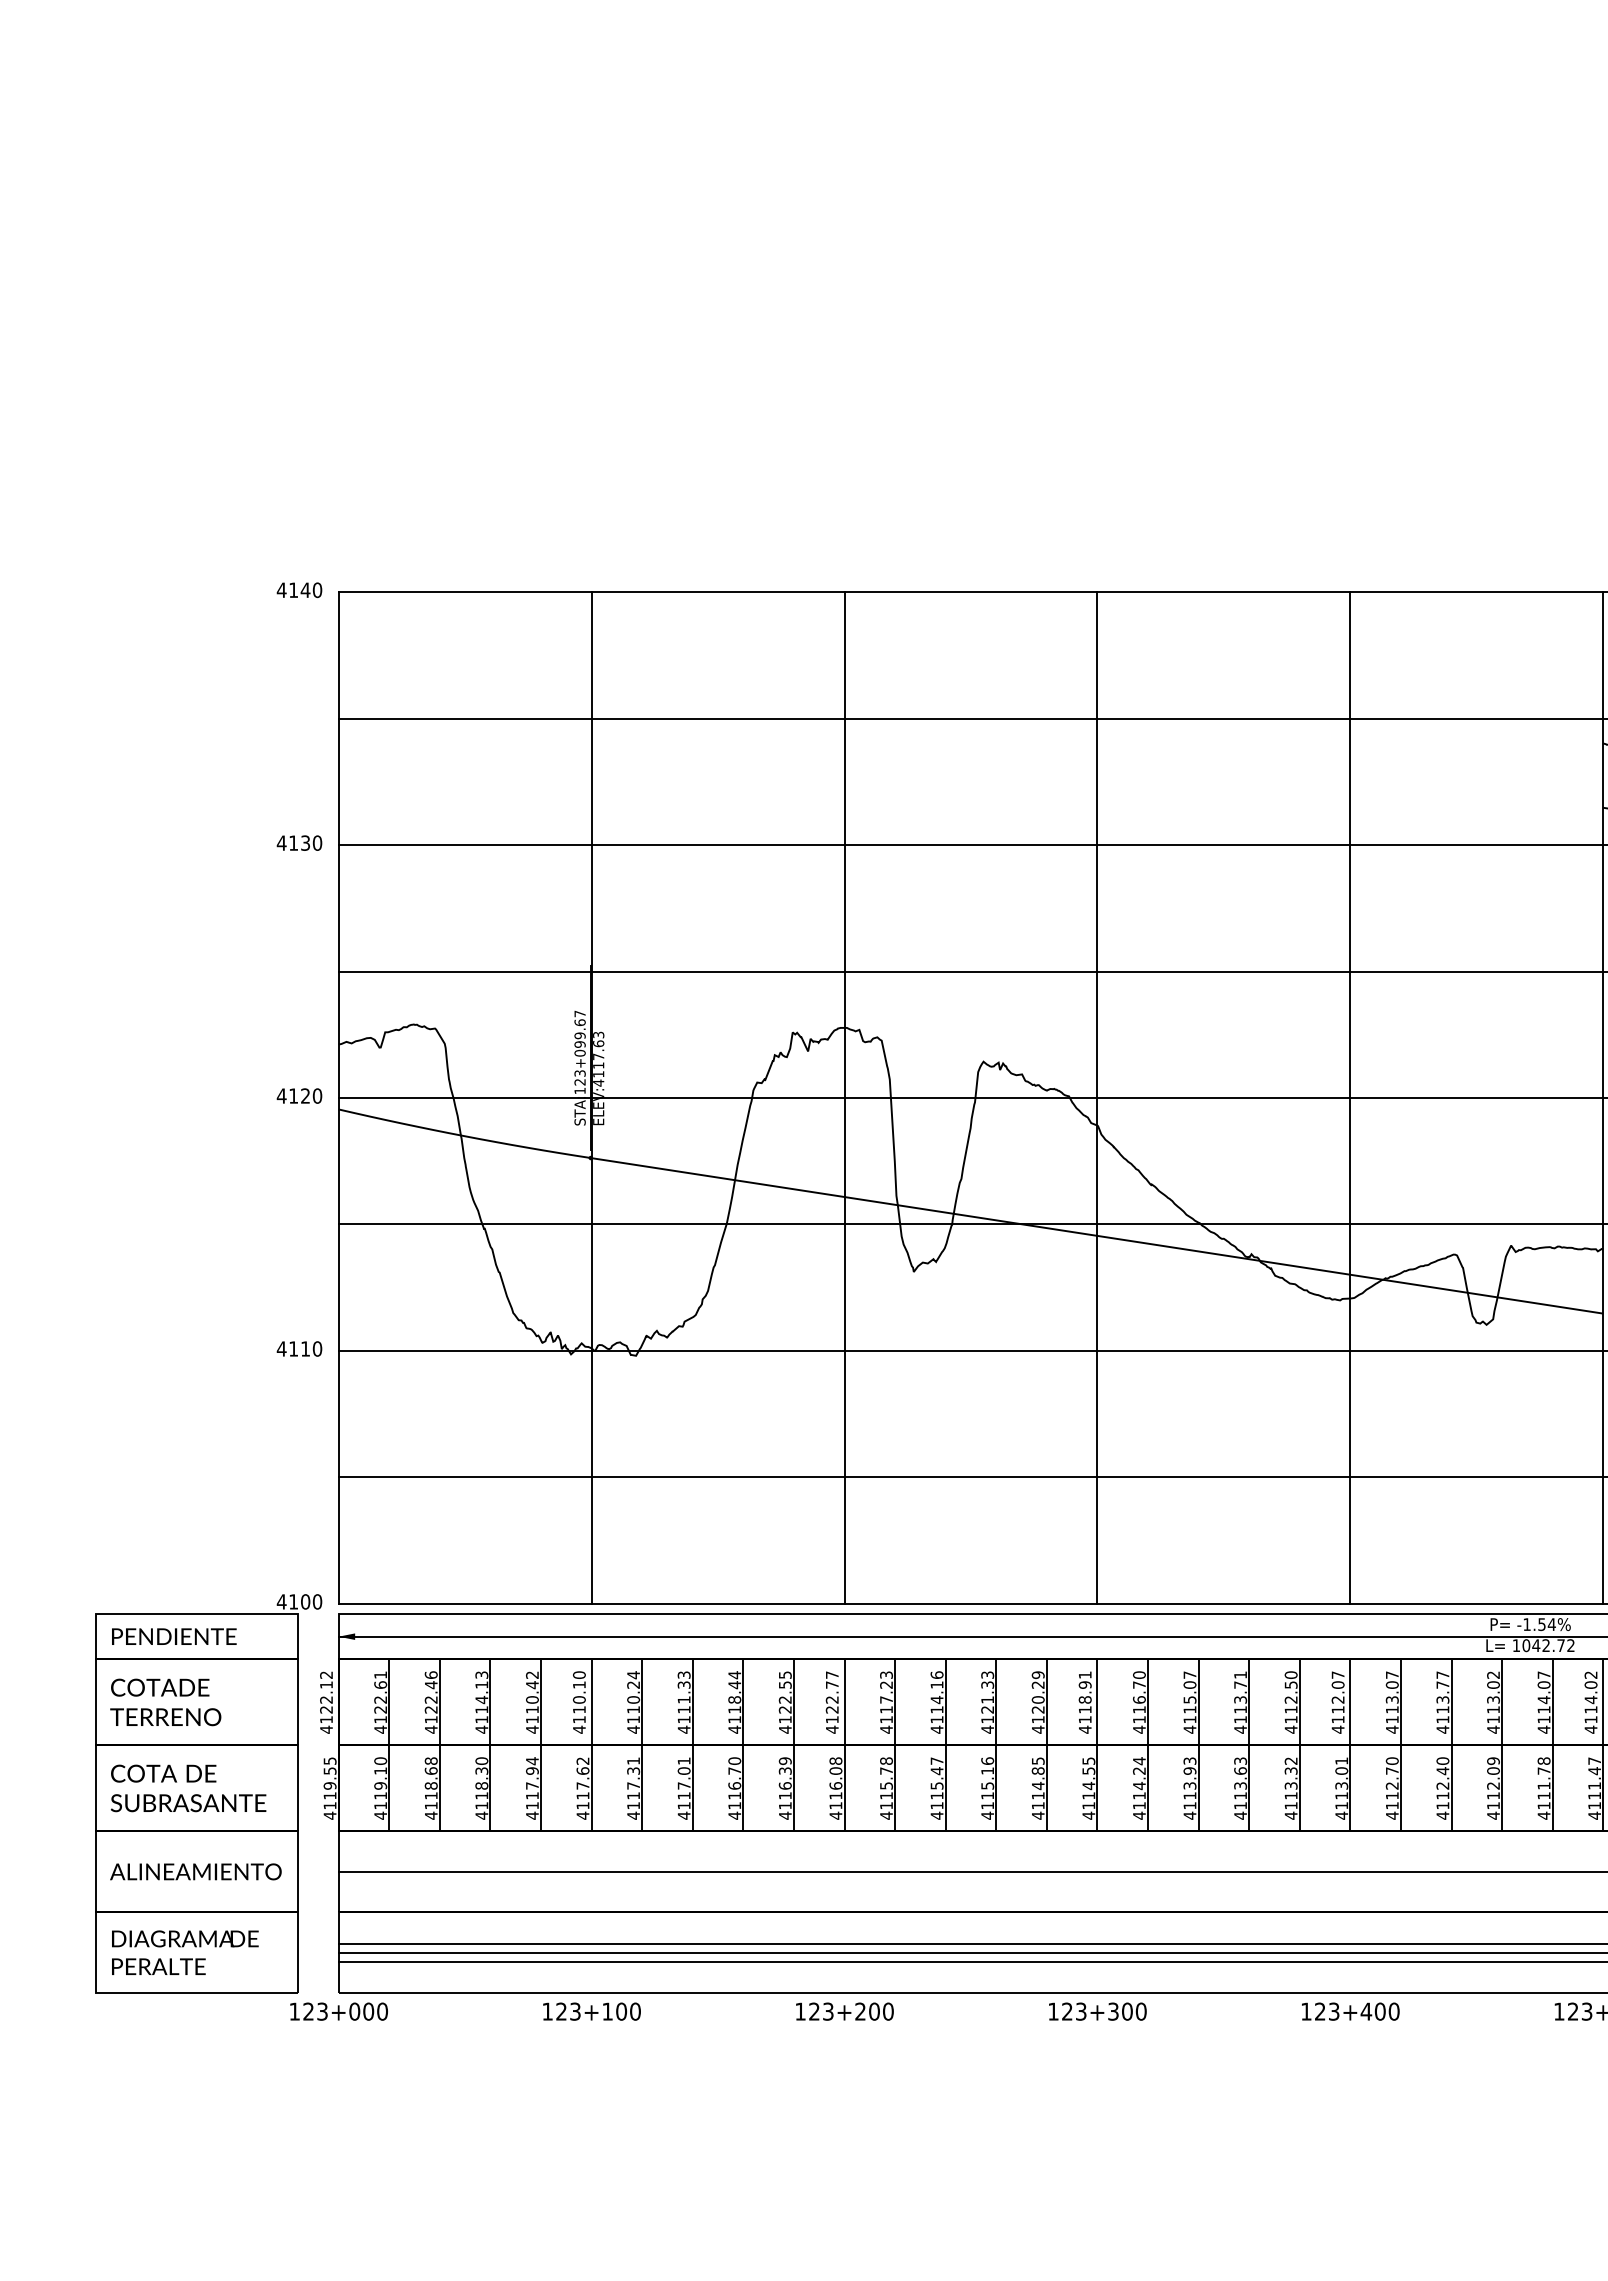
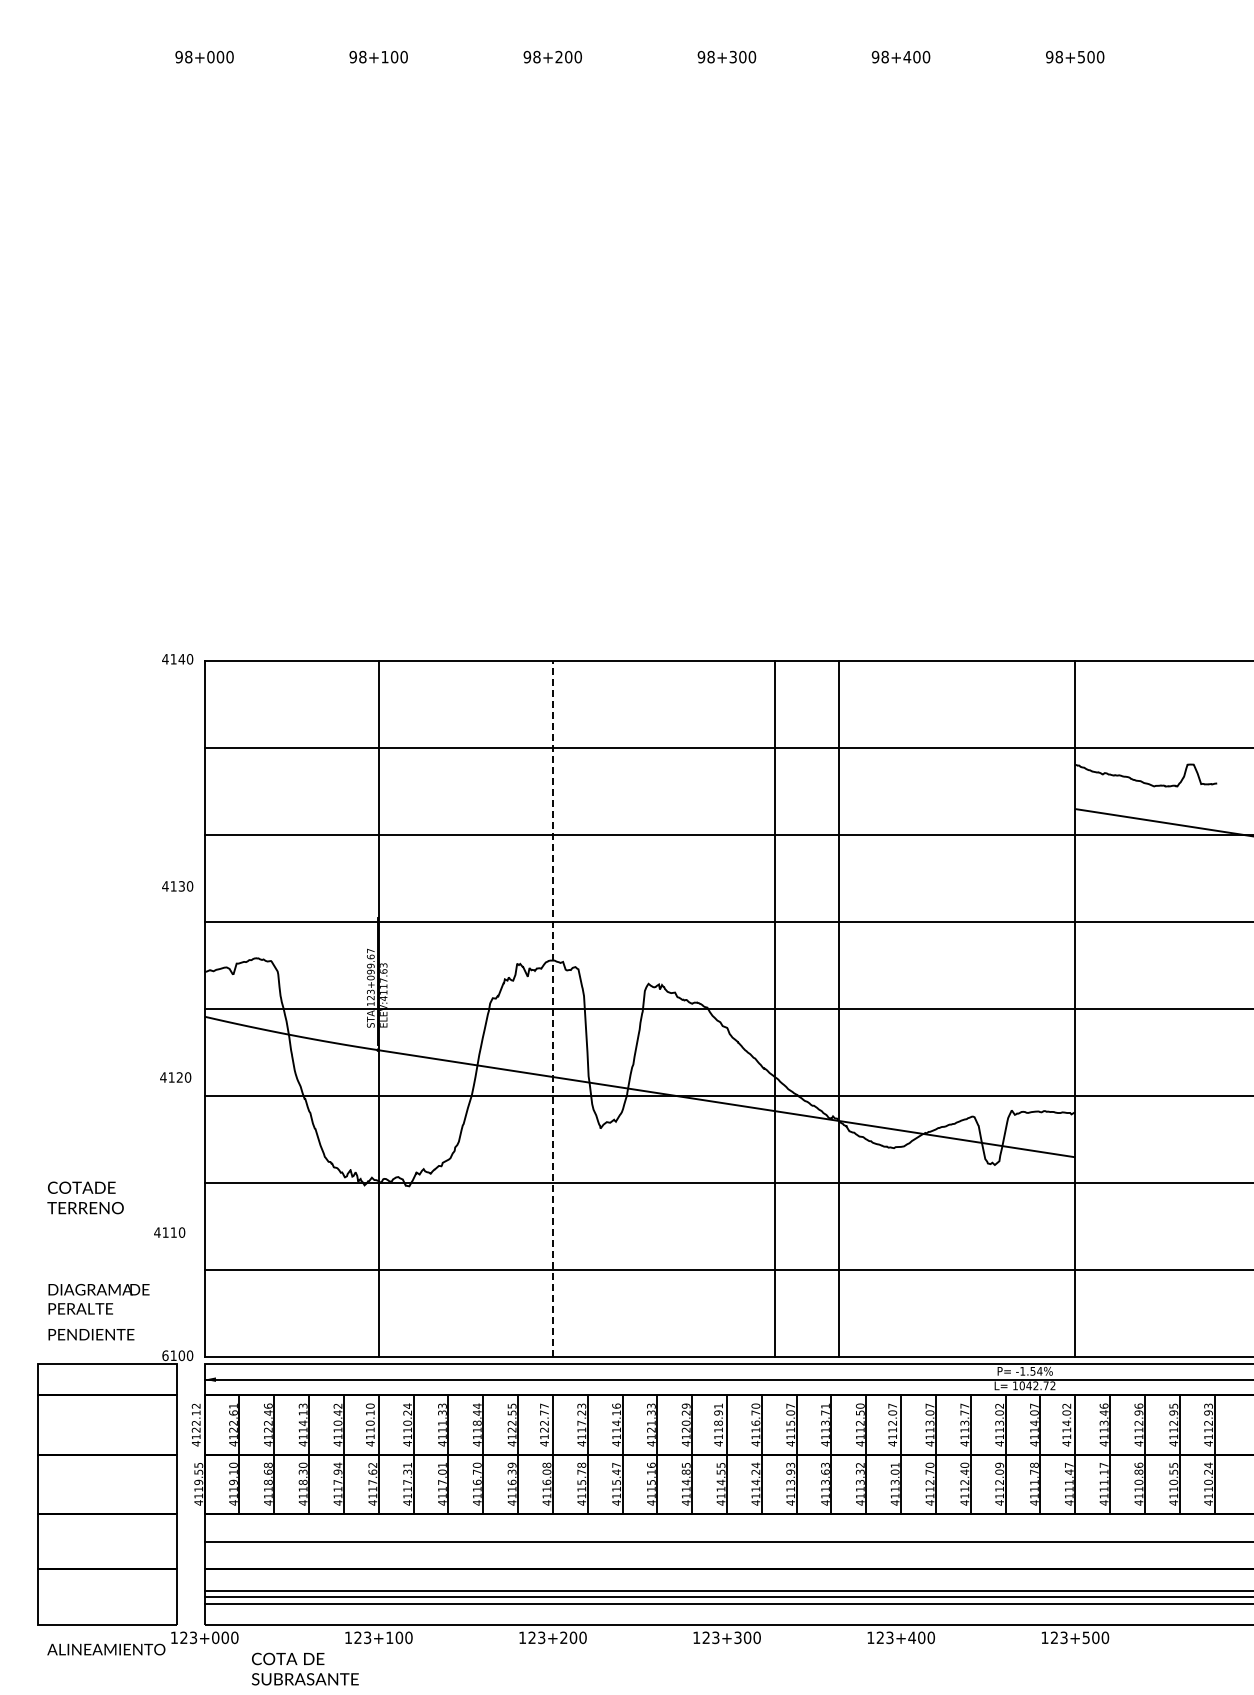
text: (299, 843) -> (177, 886), moved
text: (299, 1096) -> (175, 1077), moved
line: (843, 1097) -> (552, 1008), solid -> dashed
line: (1096, 1097) -> (774, 1008), moved
line: (1350, 1097) -> (839, 1008), moved
text: (299, 1348) -> (169, 1232), moved
text: (281, 1601) -> (165, 1355), 4100 -> 6100
text: (174, 1636) -> (91, 1334), moved
text: (165, 1701) -> (85, 1197), moved
text: (188, 1787) -> (305, 1668), moved
text: (196, 1871) -> (106, 1649), moved
text: (184, 1953) -> (98, 1299), moved

